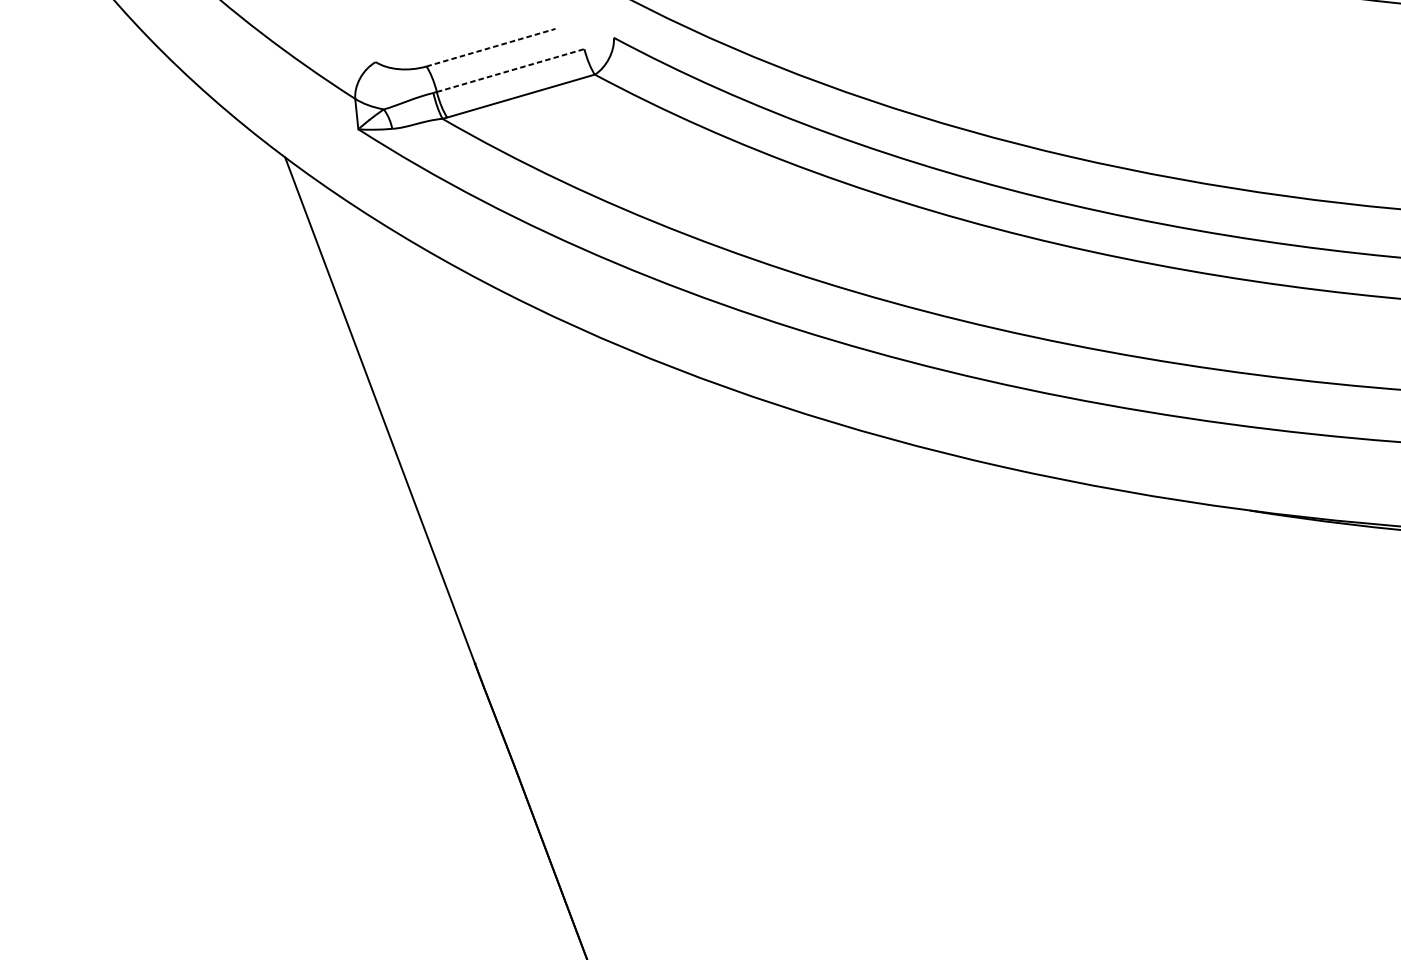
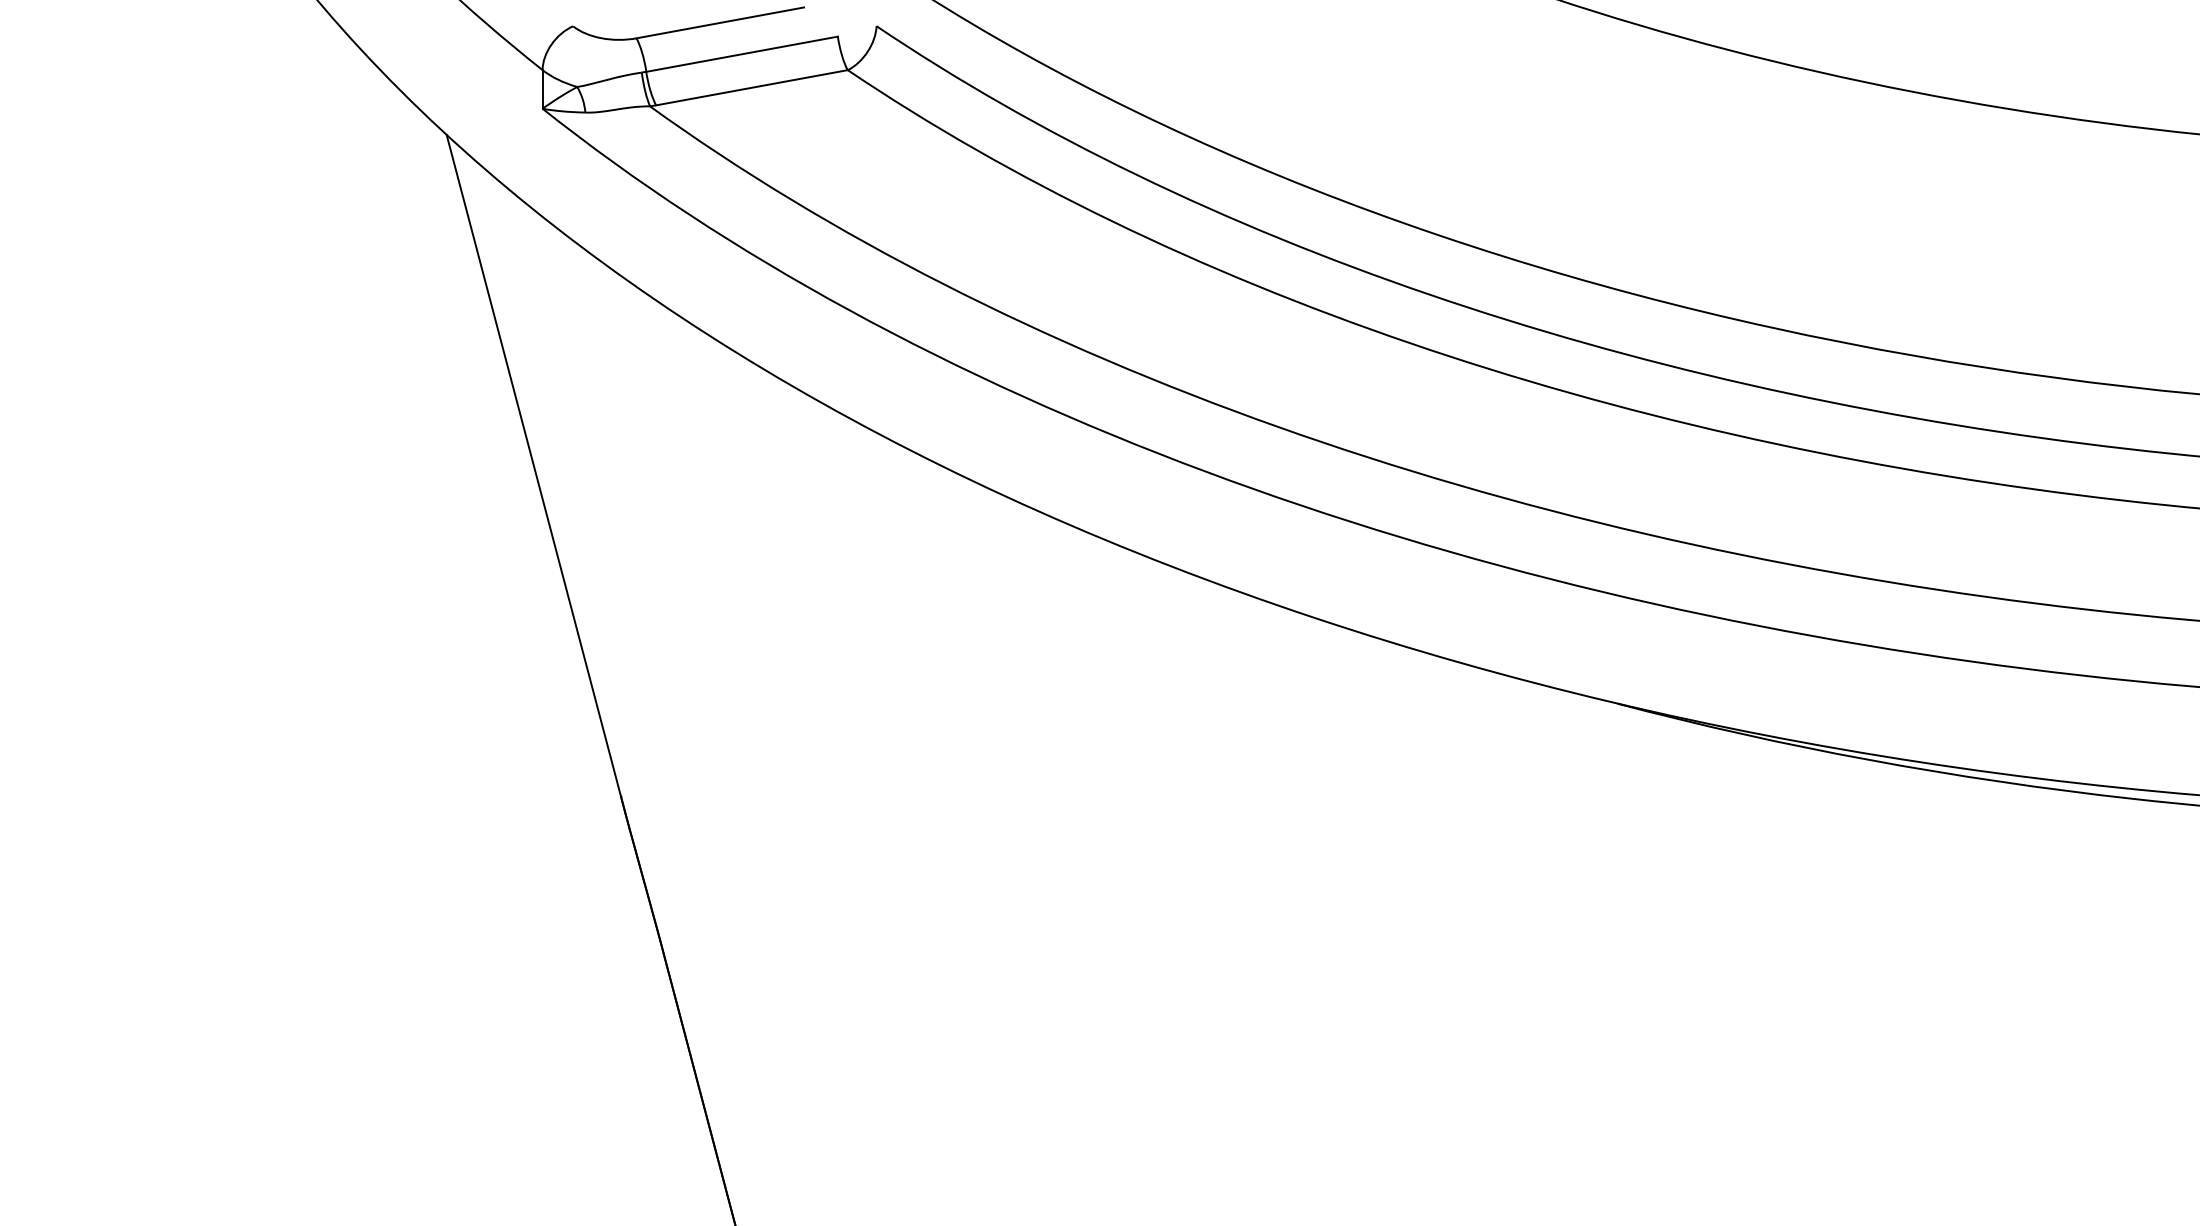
line: (491, 47) -> (720, 22), dashed -> solid
line: (510, 70) -> (742, 54), dashed -> solid

